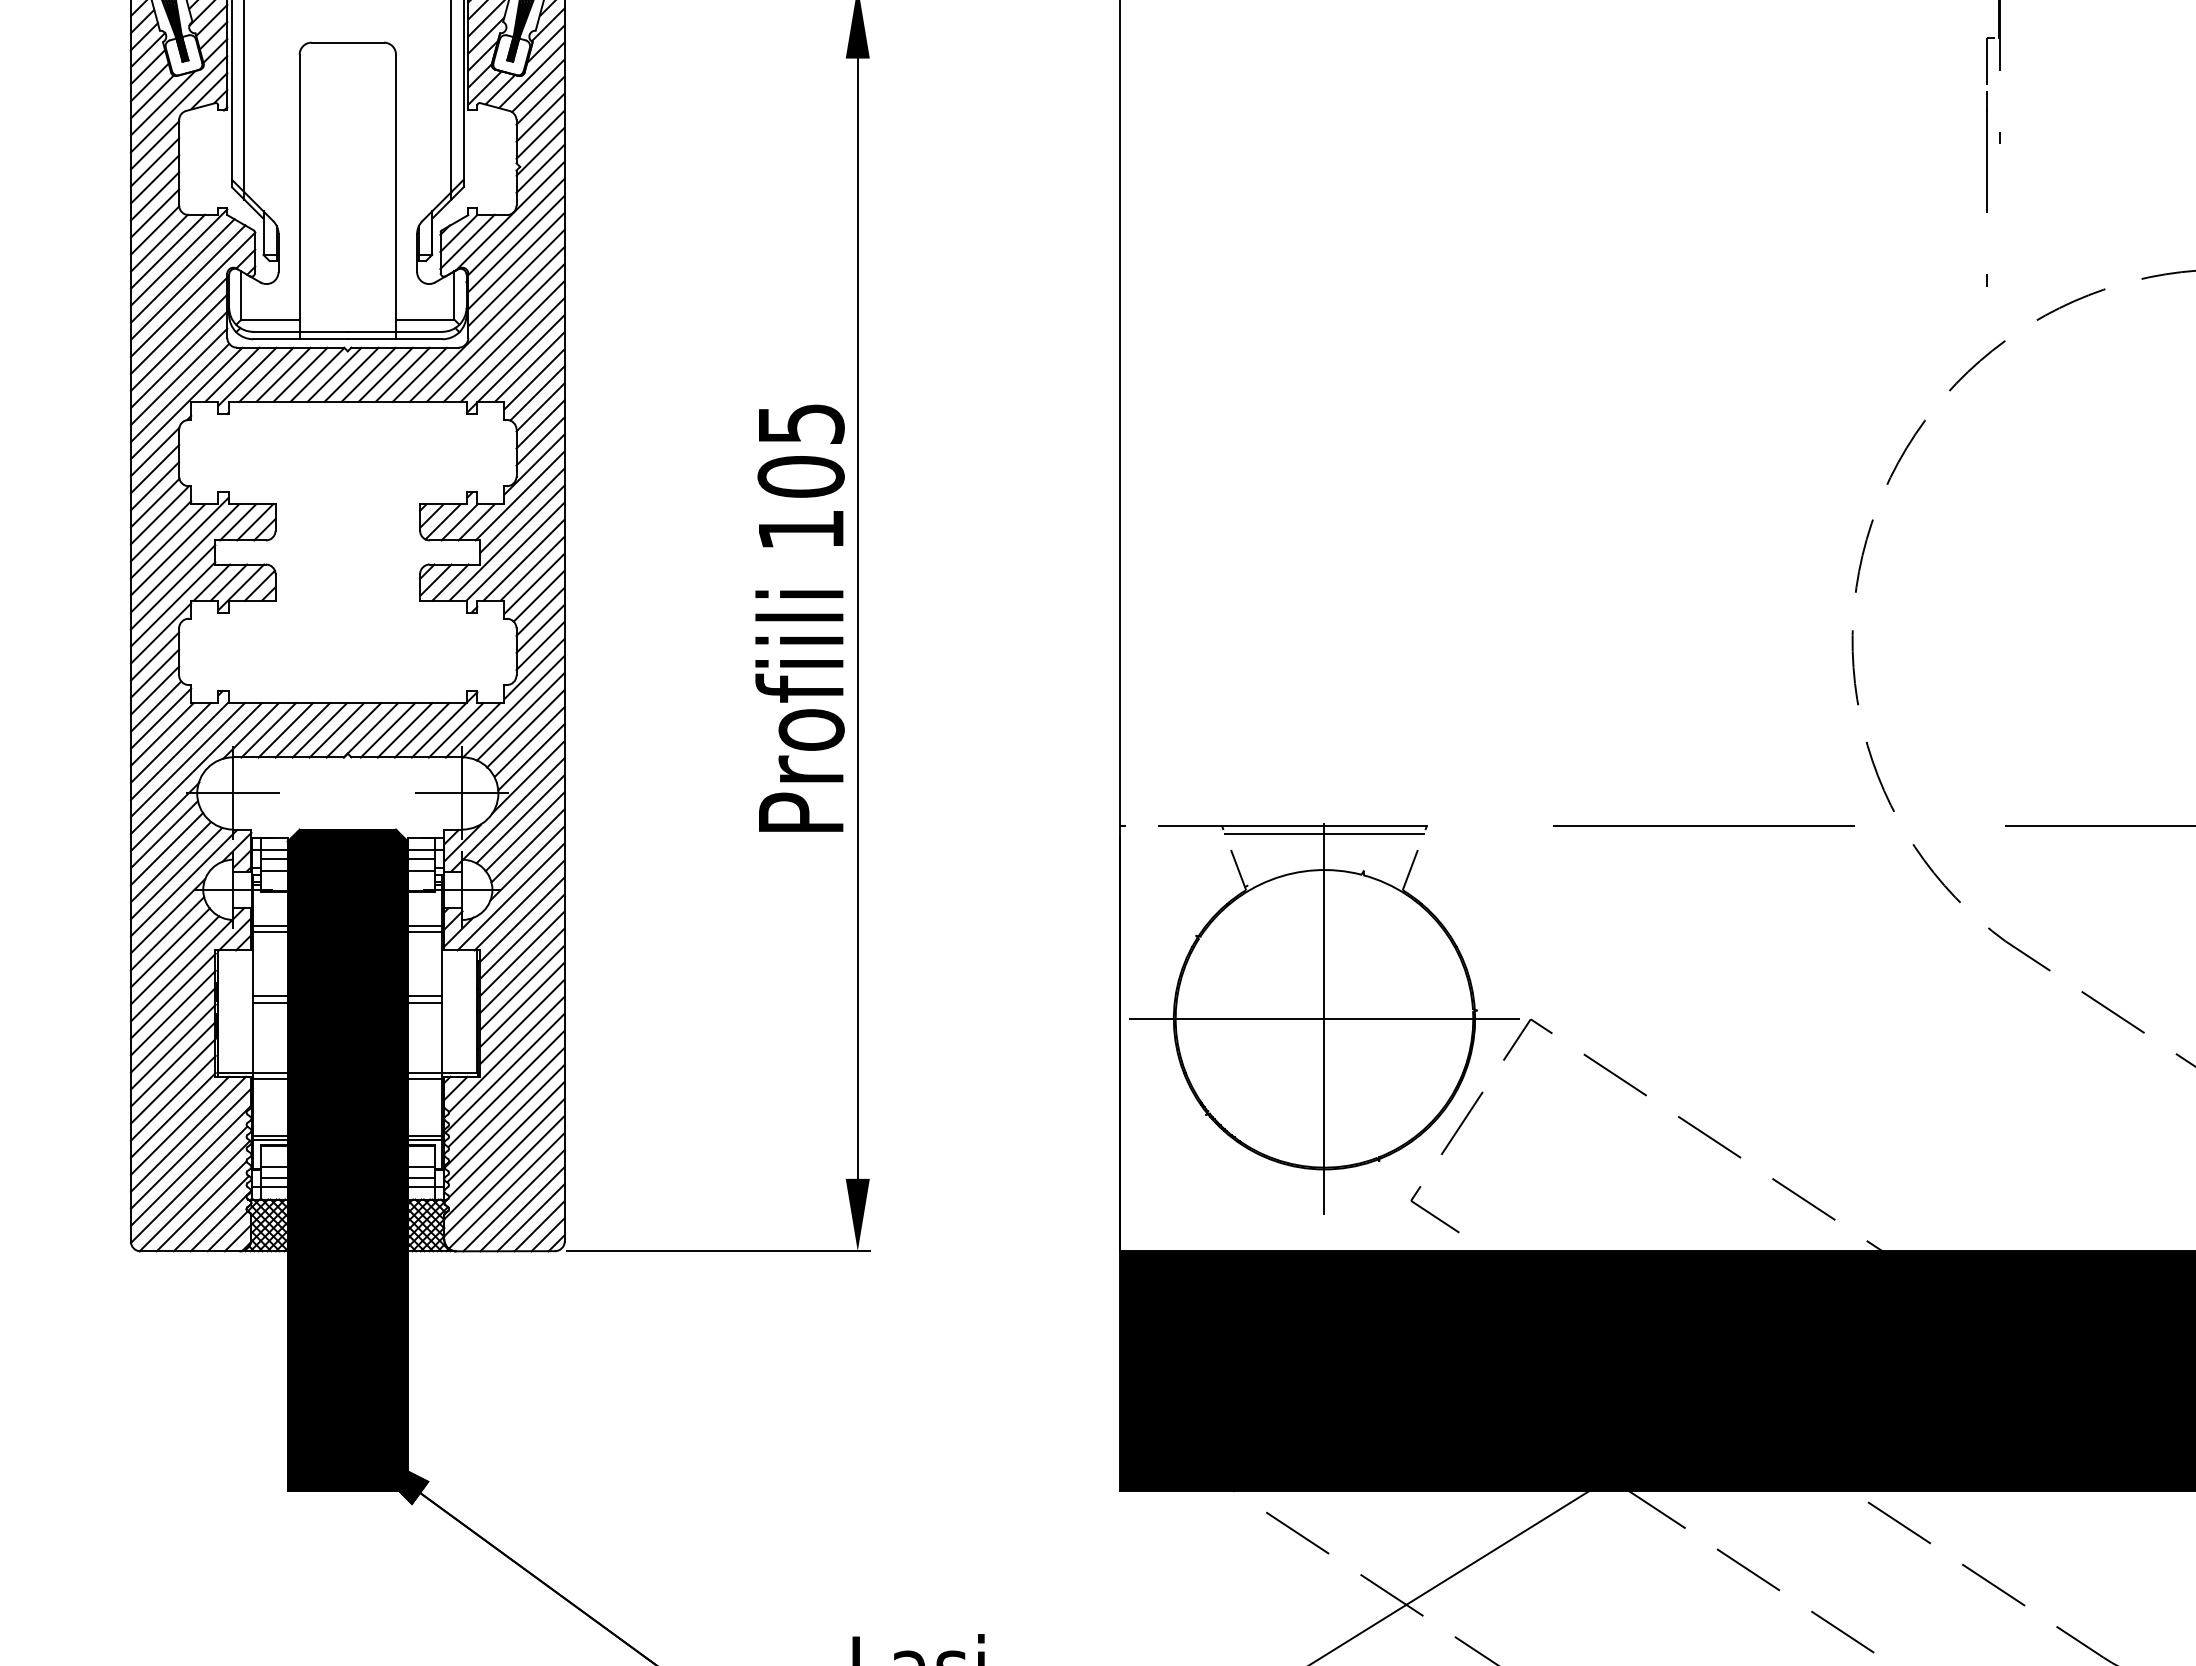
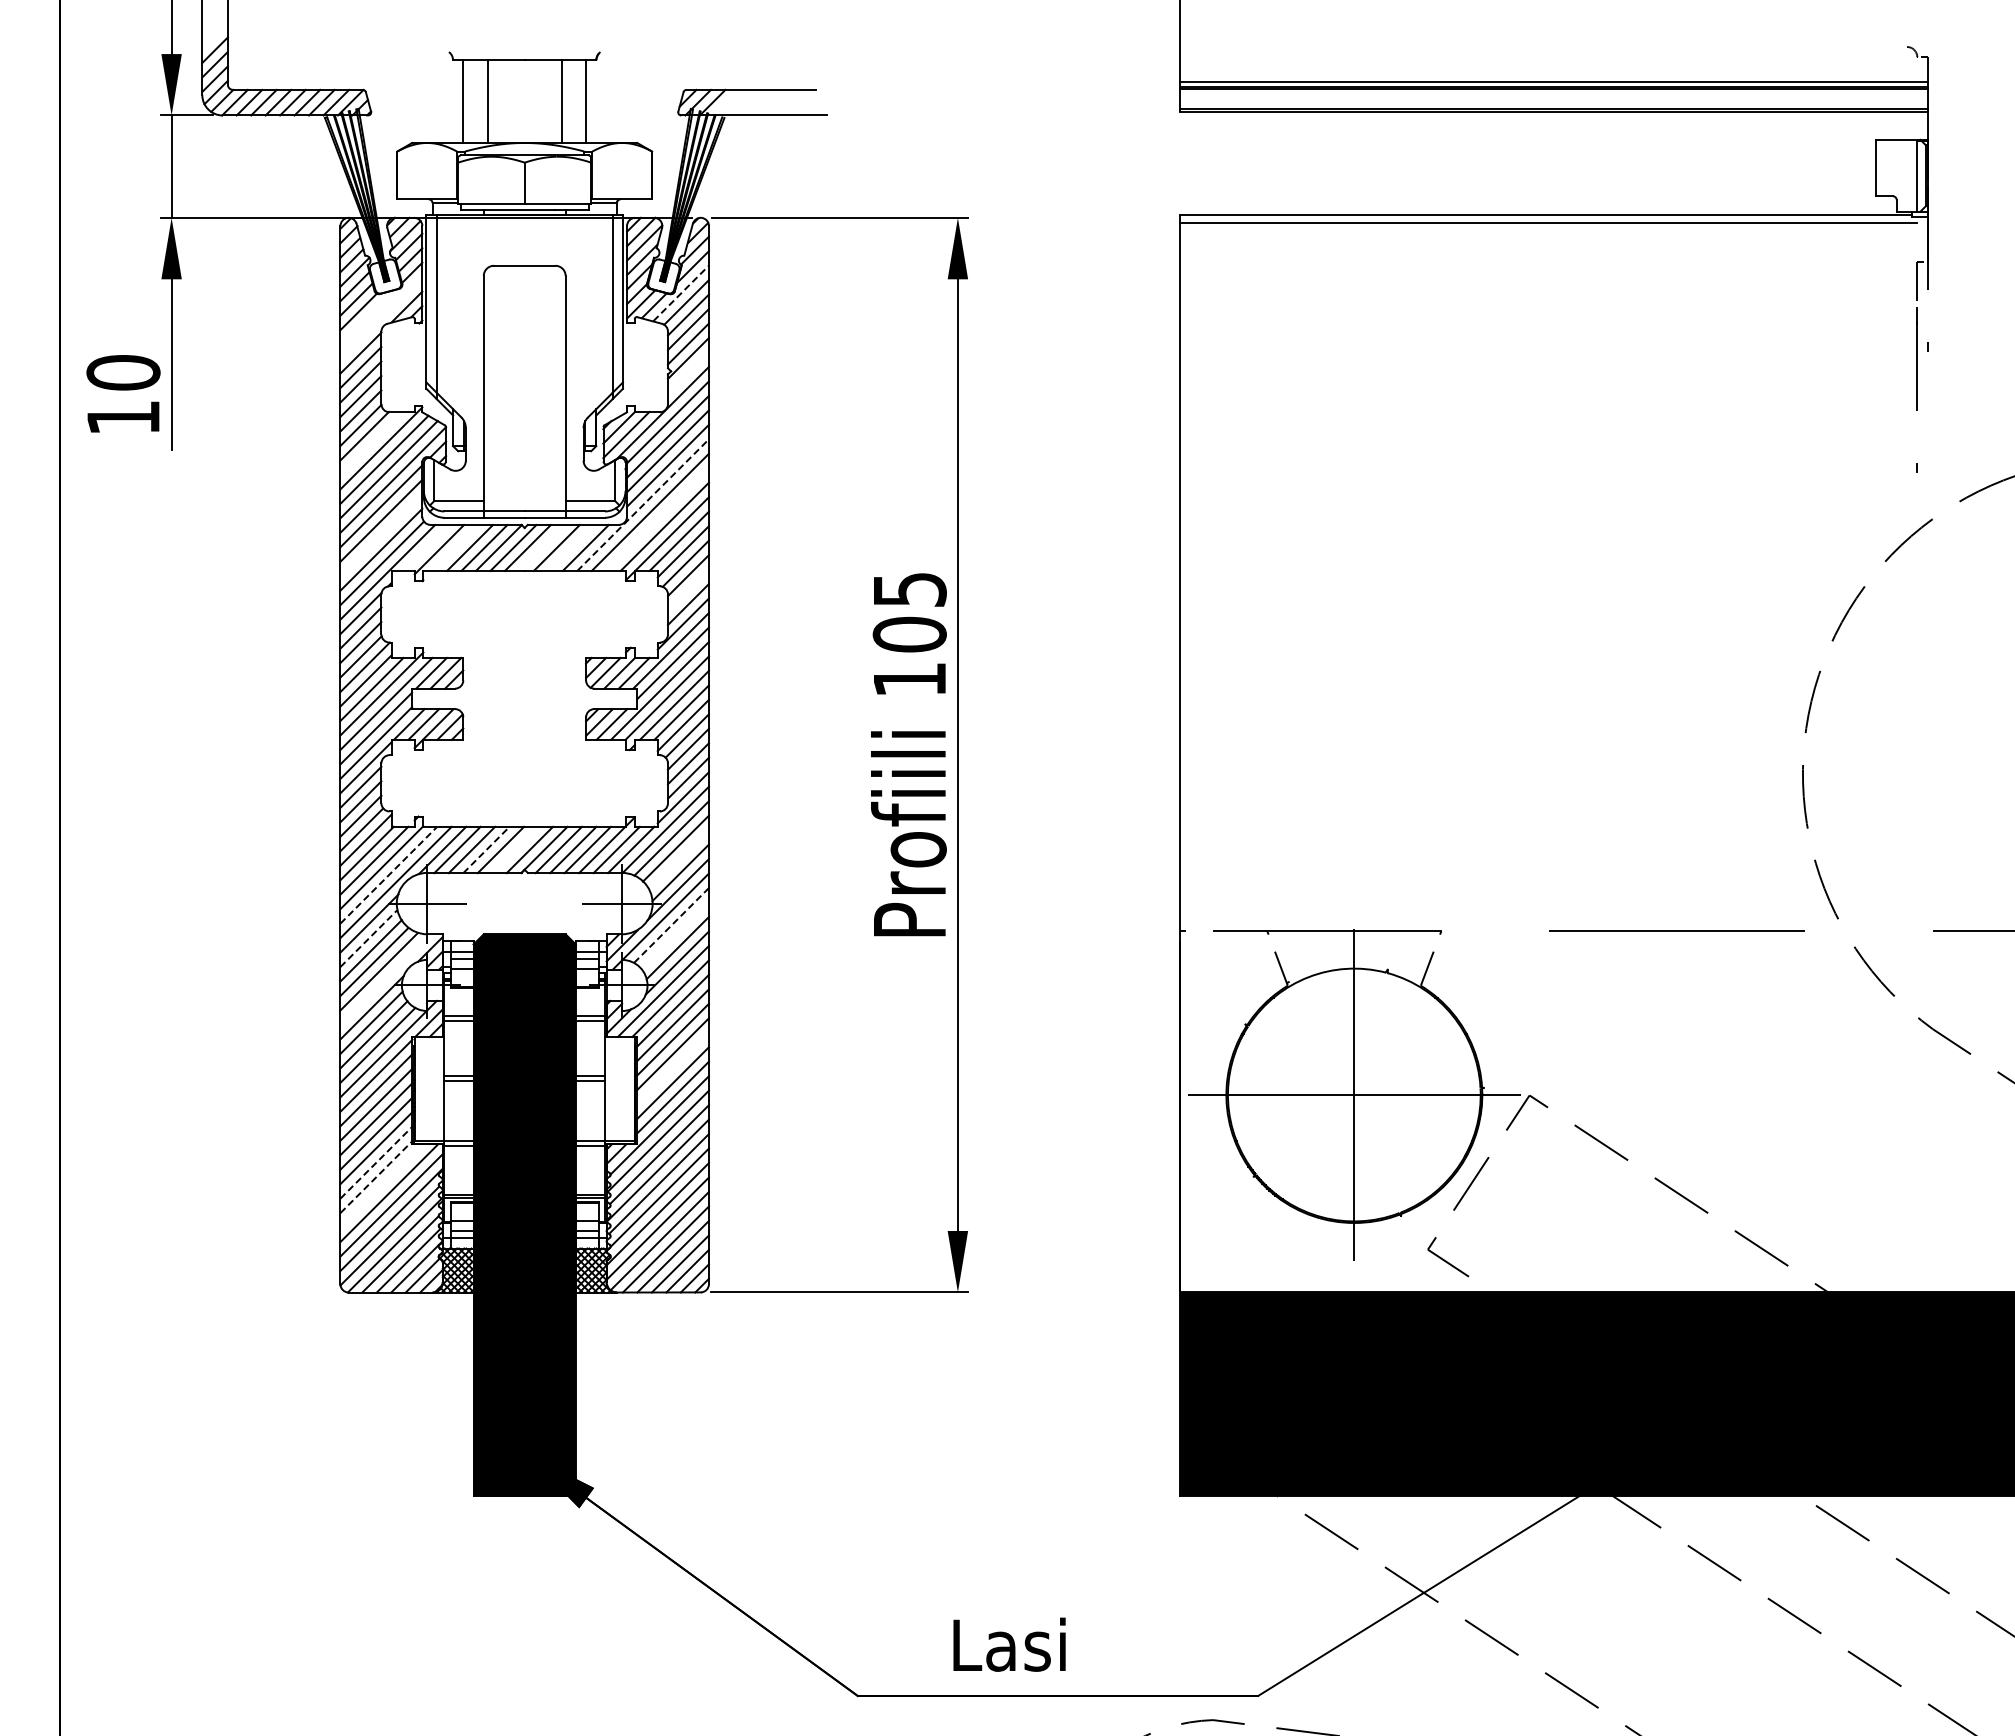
line: (532, 75) -> (681, 293), solid -> dashed
line: (162, 103) -> (367, 317), removed
line: (179, 104) -> (381, 318), removed
line: (540, 168) -> (688, 372), removed
line: (167, 250) -> (371, 442), removed
line: (487, 323) -> (643, 504), solid -> dashed
line: (504, 341) -> (657, 519), removed
line: (179, 360) -> (381, 535), removed
line: (232, 374) -> (426, 547), removed
line: (266, 374) -> (455, 547), removed
line: (368, 374) -> (542, 547), removed
line: (402, 374) -> (571, 547), removed
line: (540, 423) -> (688, 589), removed
line: (302, 729) -> (486, 849), solid -> dashed
line: (336, 729) -> (515, 849), removed
line: (528, 741) -> (678, 859), removed
line: (188, 759) -> (389, 874), solid -> dashed
line: (520, 819) -> (671, 925), solid -> dashed
line: (524, 831) -> (674, 935), removed
line: (165, 834) -> (369, 938), solid -> dashed
line: (1324, 834) -> (1354, 938), removed
line: (183, 882) -> (385, 979), removed
line: (521, 987) -> (672, 1068), removed
line: (173, 1098) -> (376, 1162), solid -> dashed
line: (173, 1115) -> (376, 1177), solid -> dashed
line: (179, 1125) -> (381, 1185), removed

